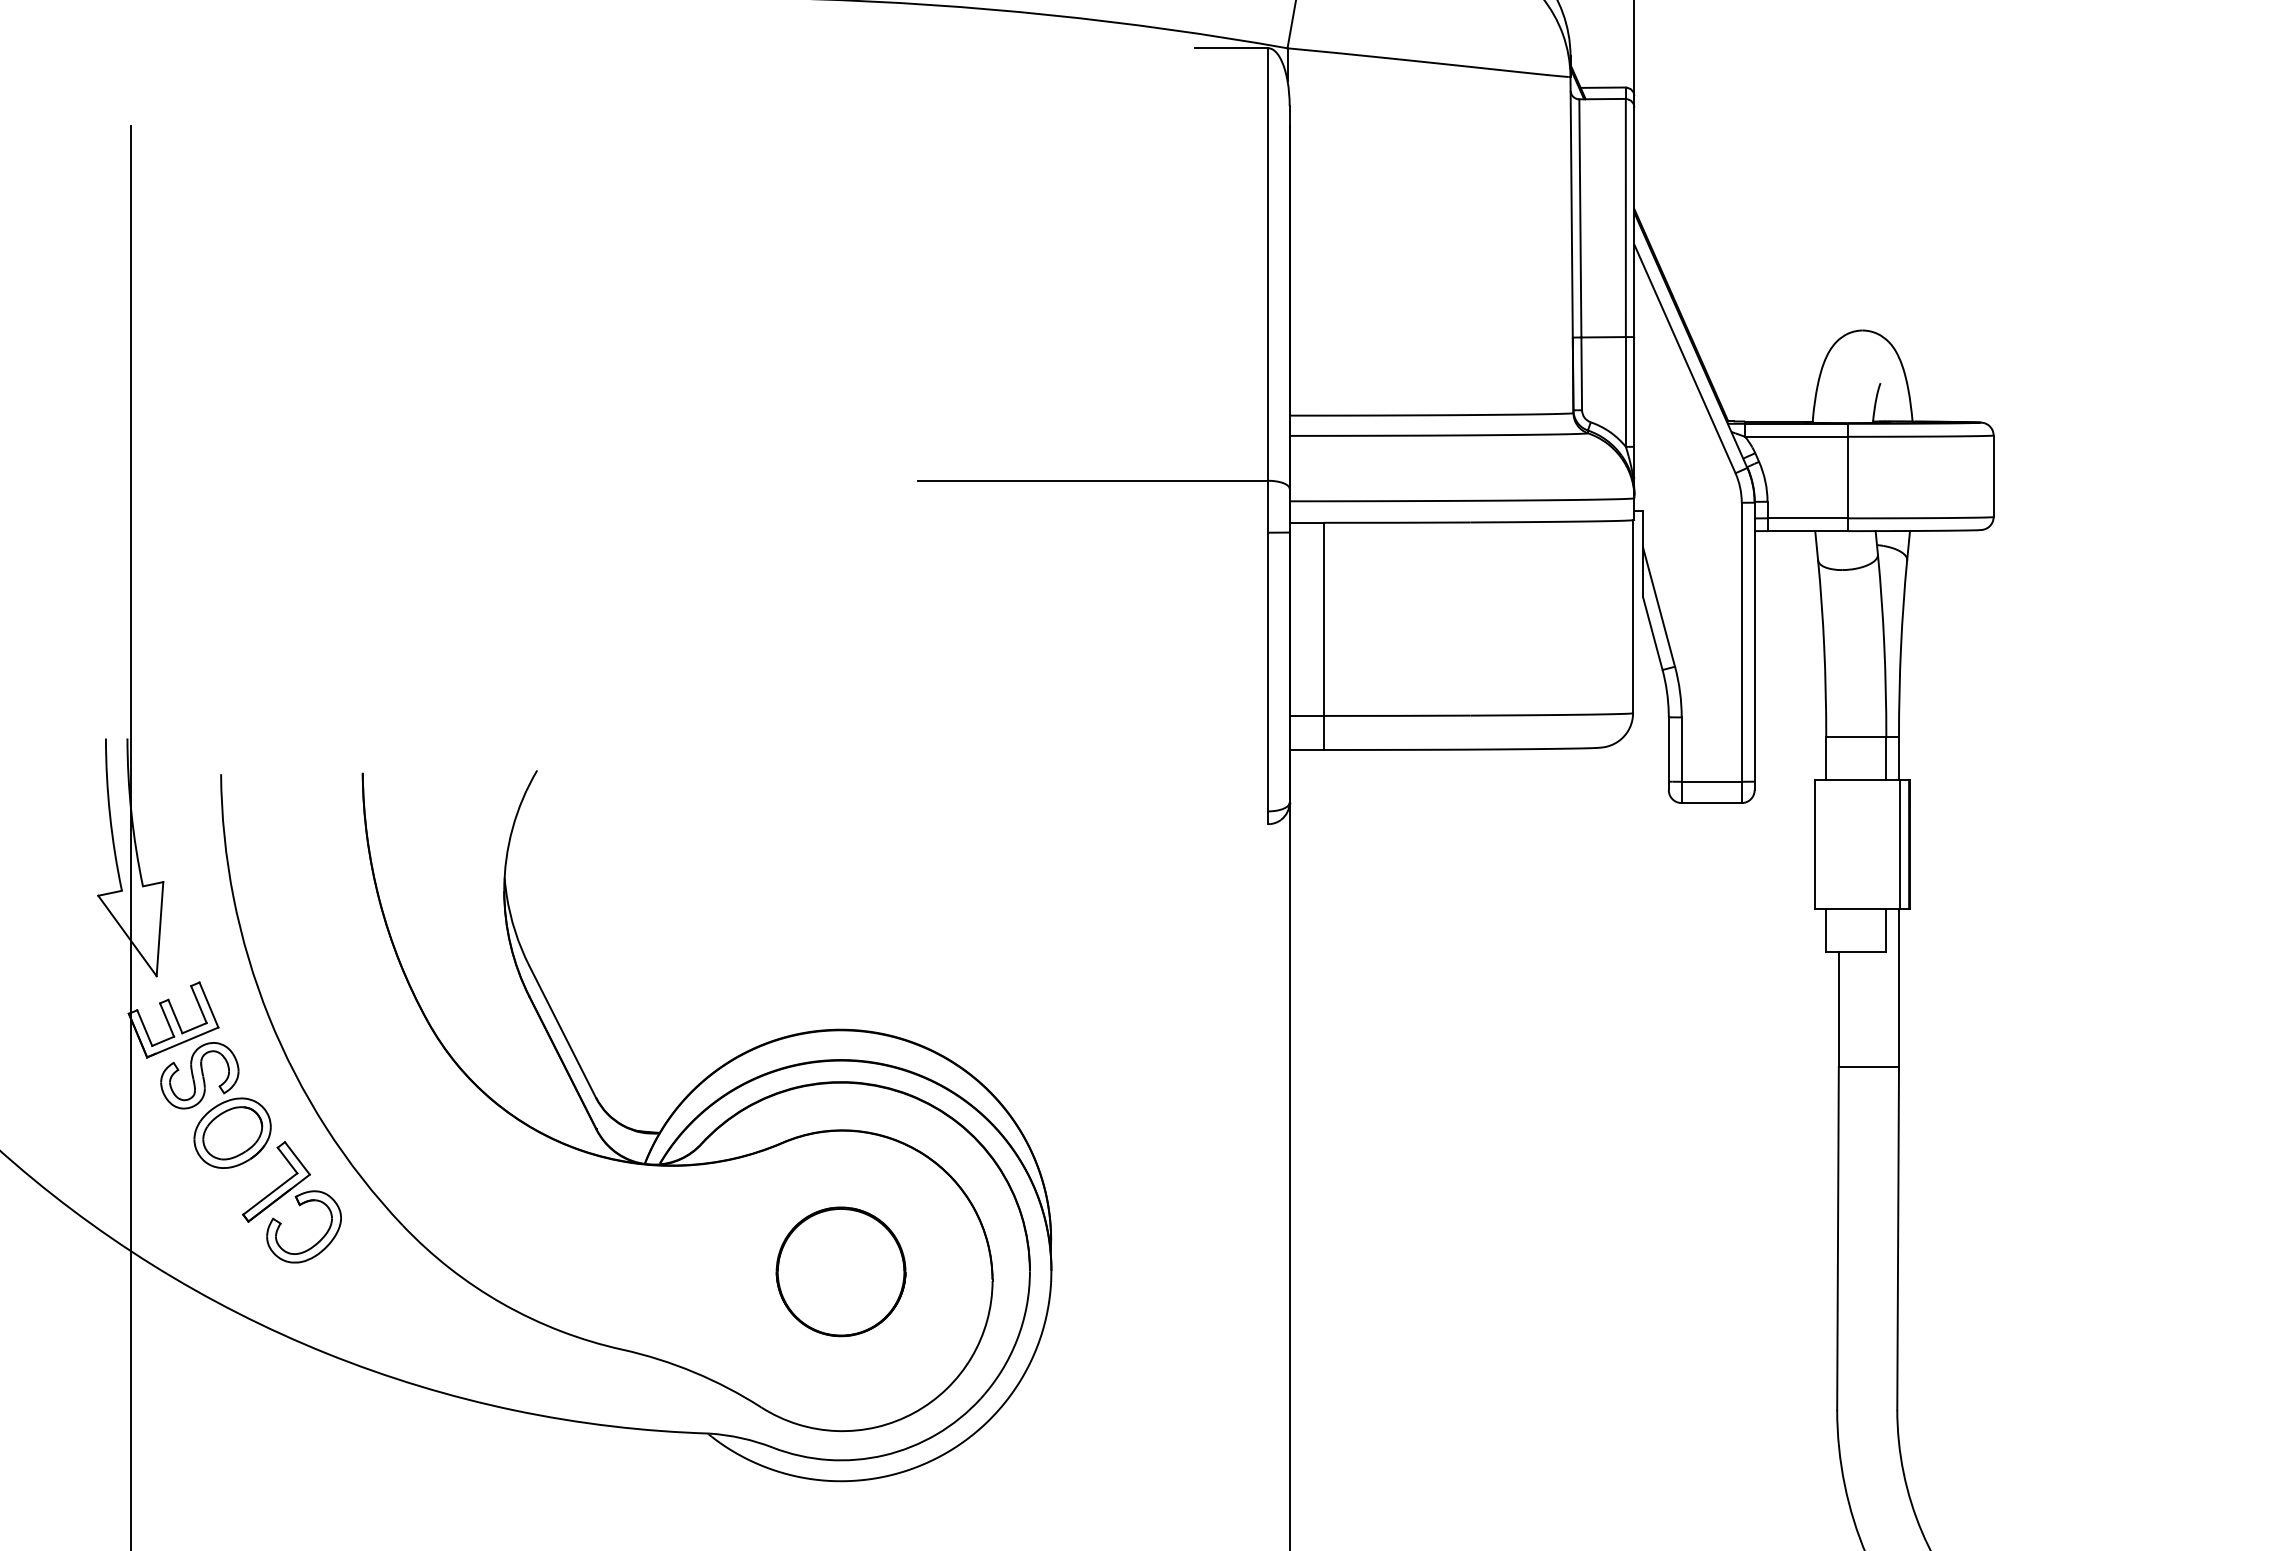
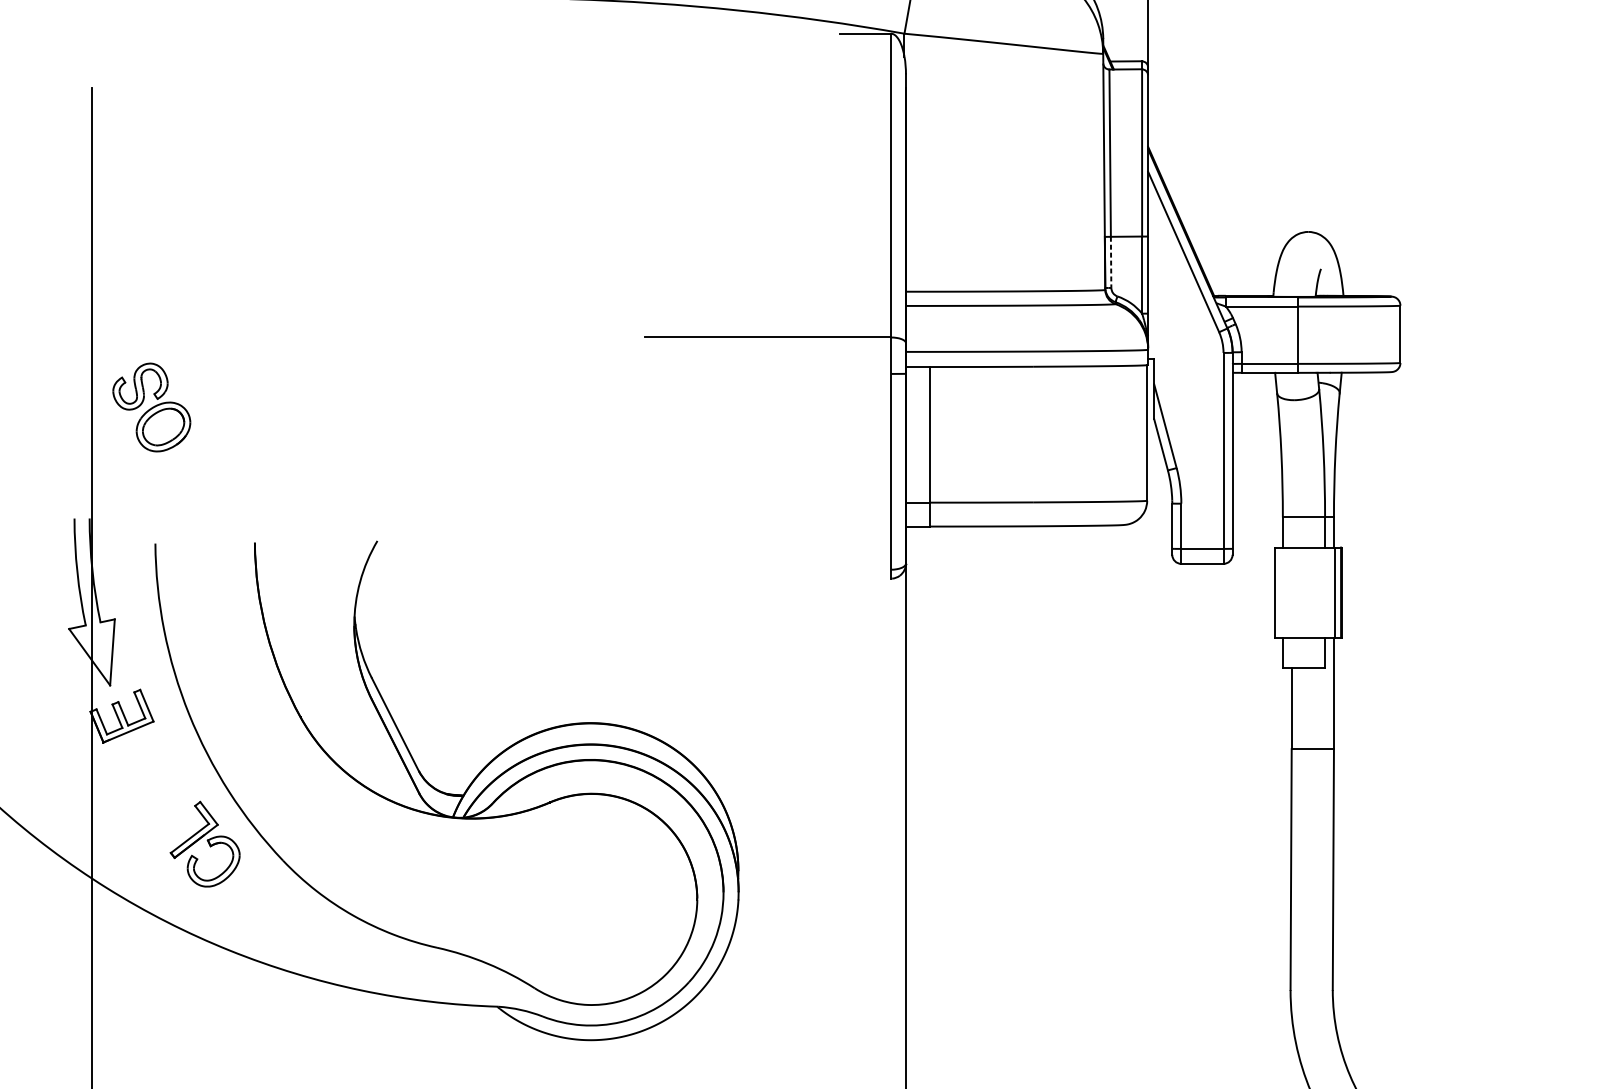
line: (1581, 374) -> (1110, 262), solid -> dashed
part: (215, 1105) -> (151, 407), moved
part: (840, 1271) -> (590, 892), removed

